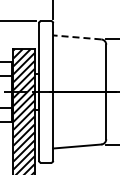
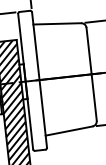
line: (76, 37) -> (56, 24), dashed -> solid

